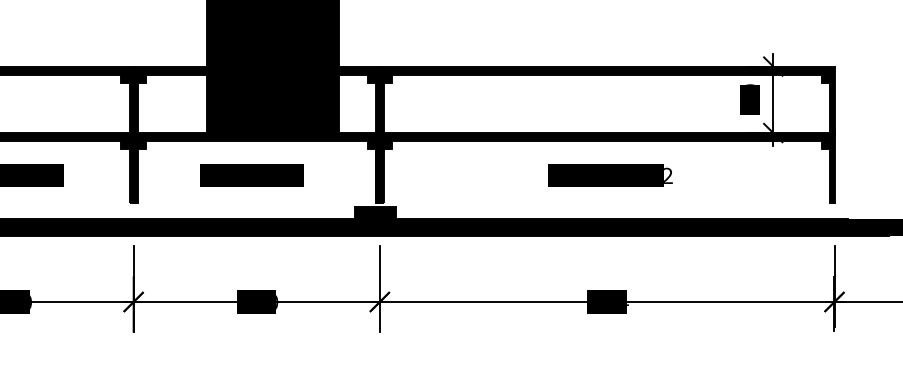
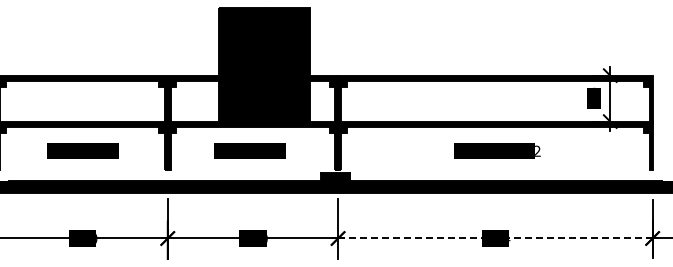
line: (605, 302) -> (494, 238), solid -> dashed

